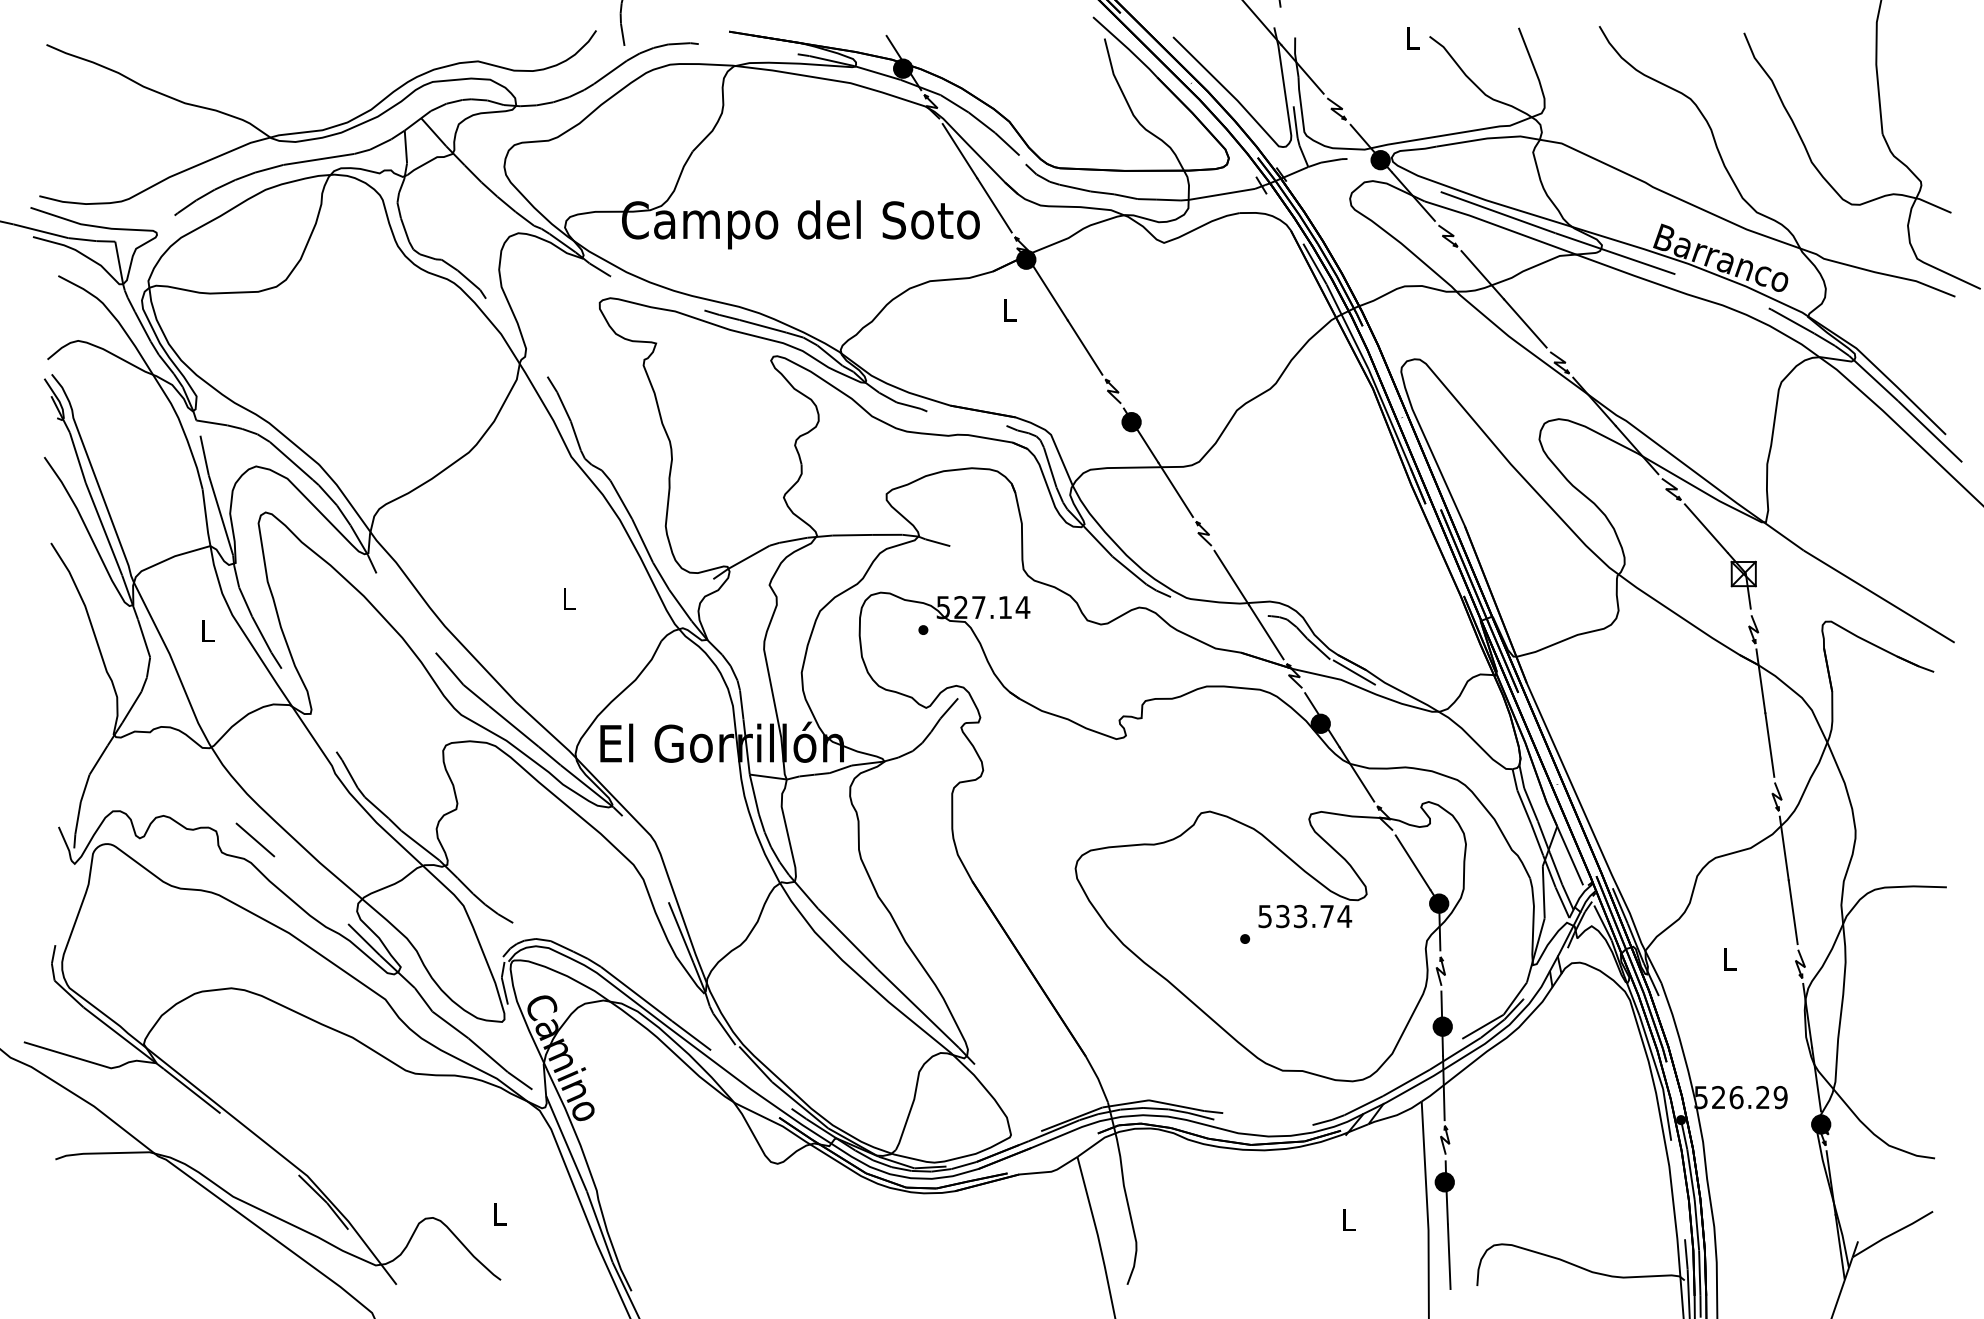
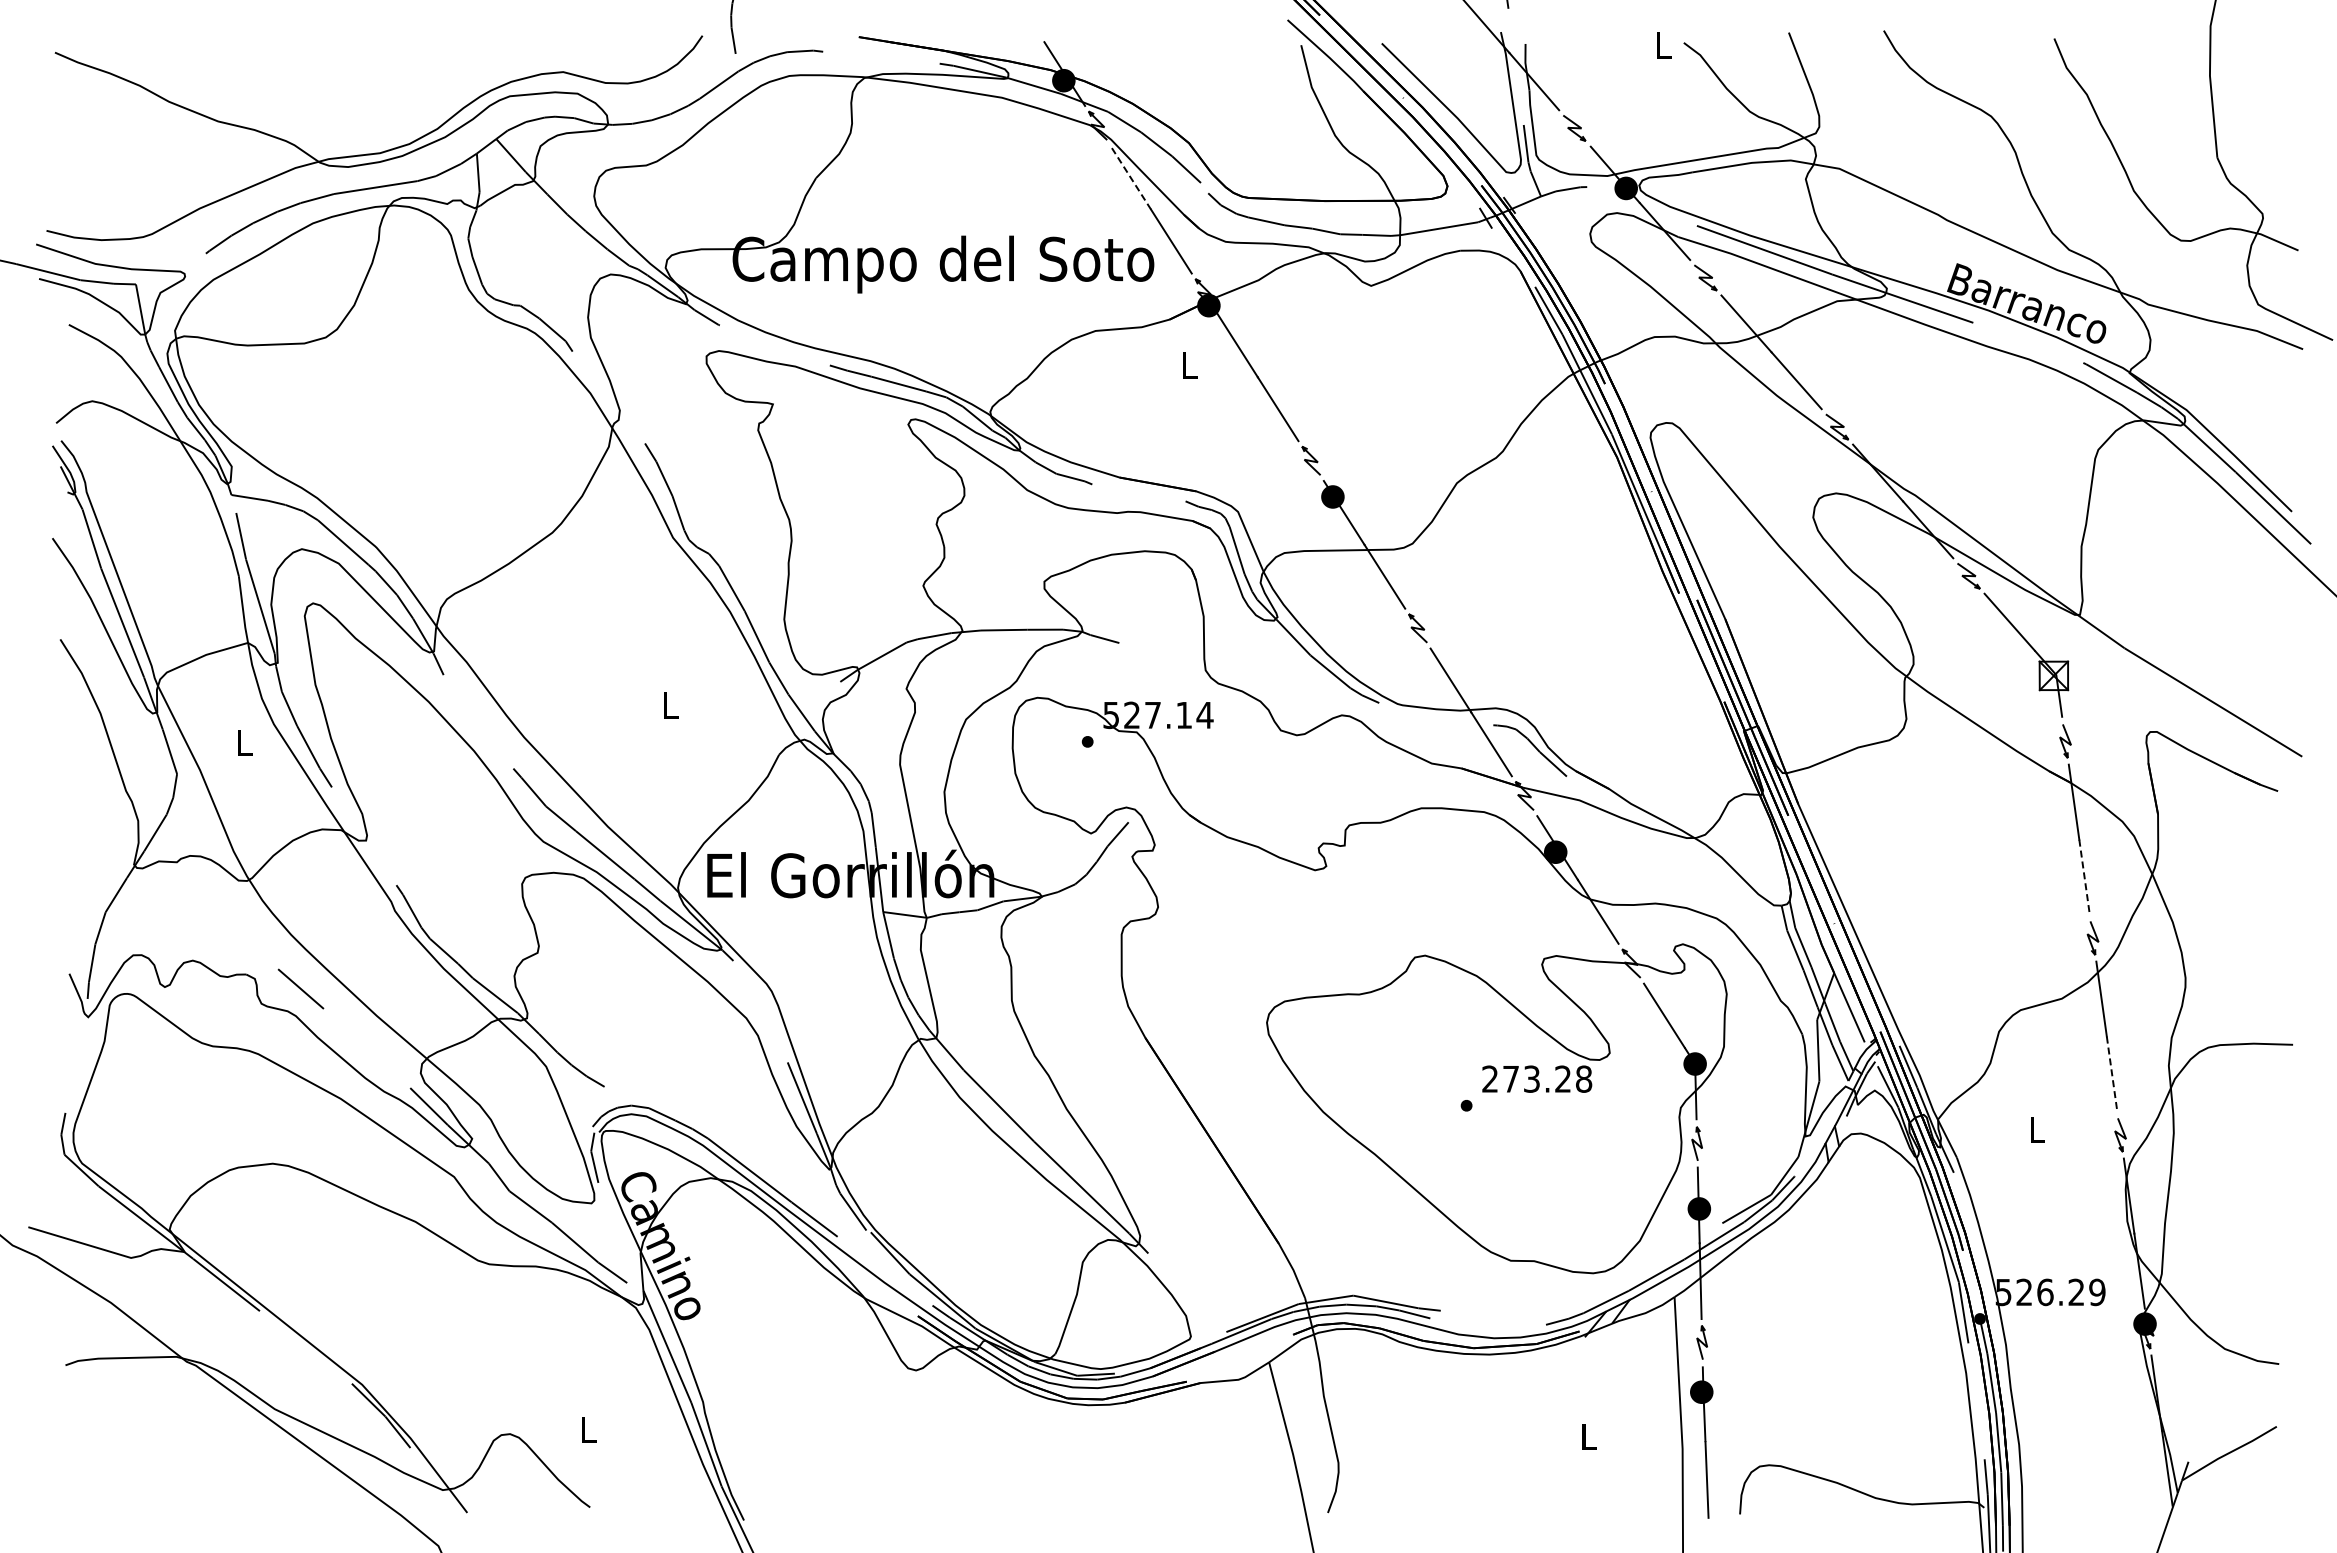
line: (959, 150) -> (1130, 177), solid -> dashed
line: (1354, 672) -> (1595, 791), removed
line: (1769, 745) -> (2084, 877), solid -> dashed
line: (1793, 912) -> (2112, 1074), solid -> dashed
text: (1305, 915) -> (1537, 1078), 533.74 -> 273.28

